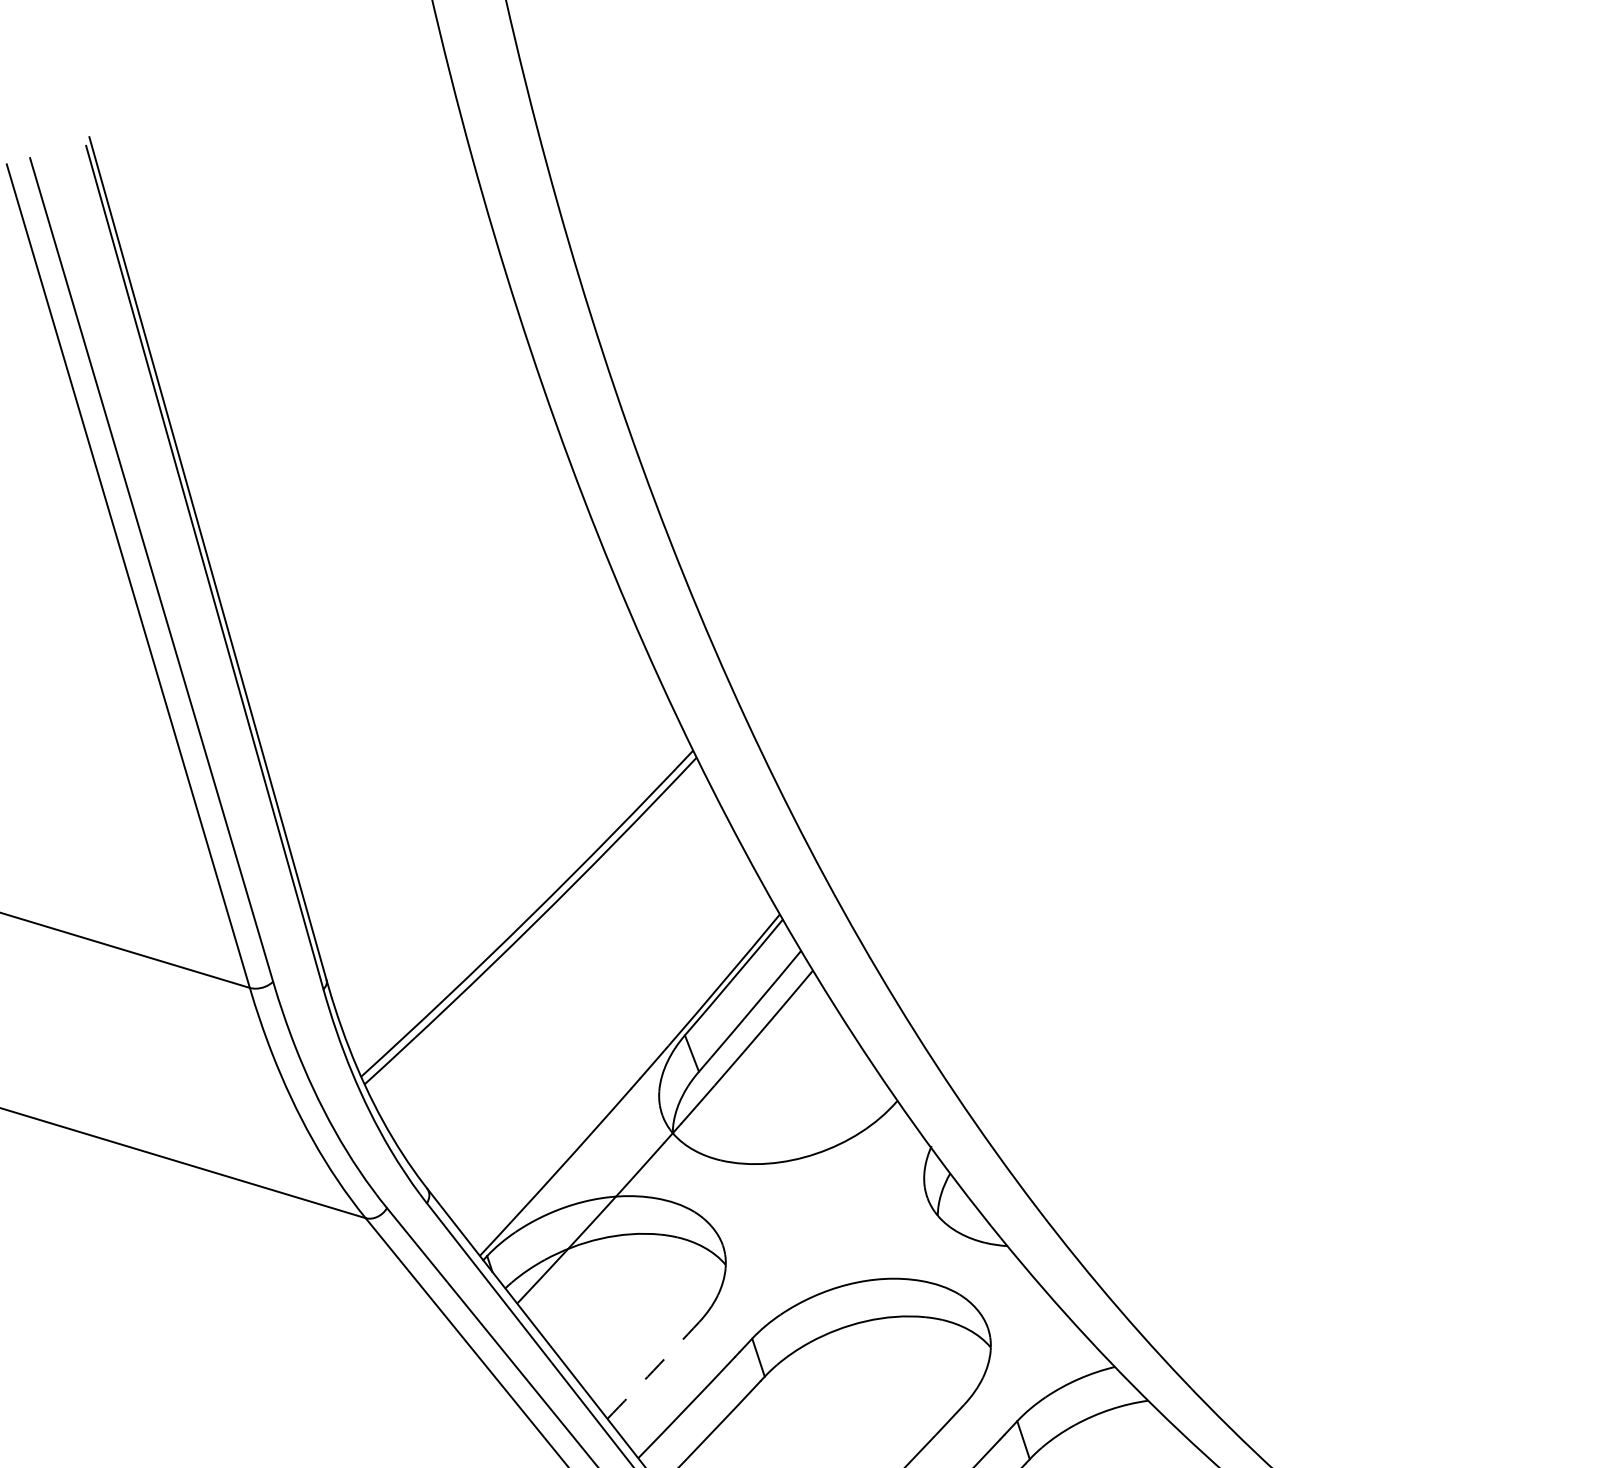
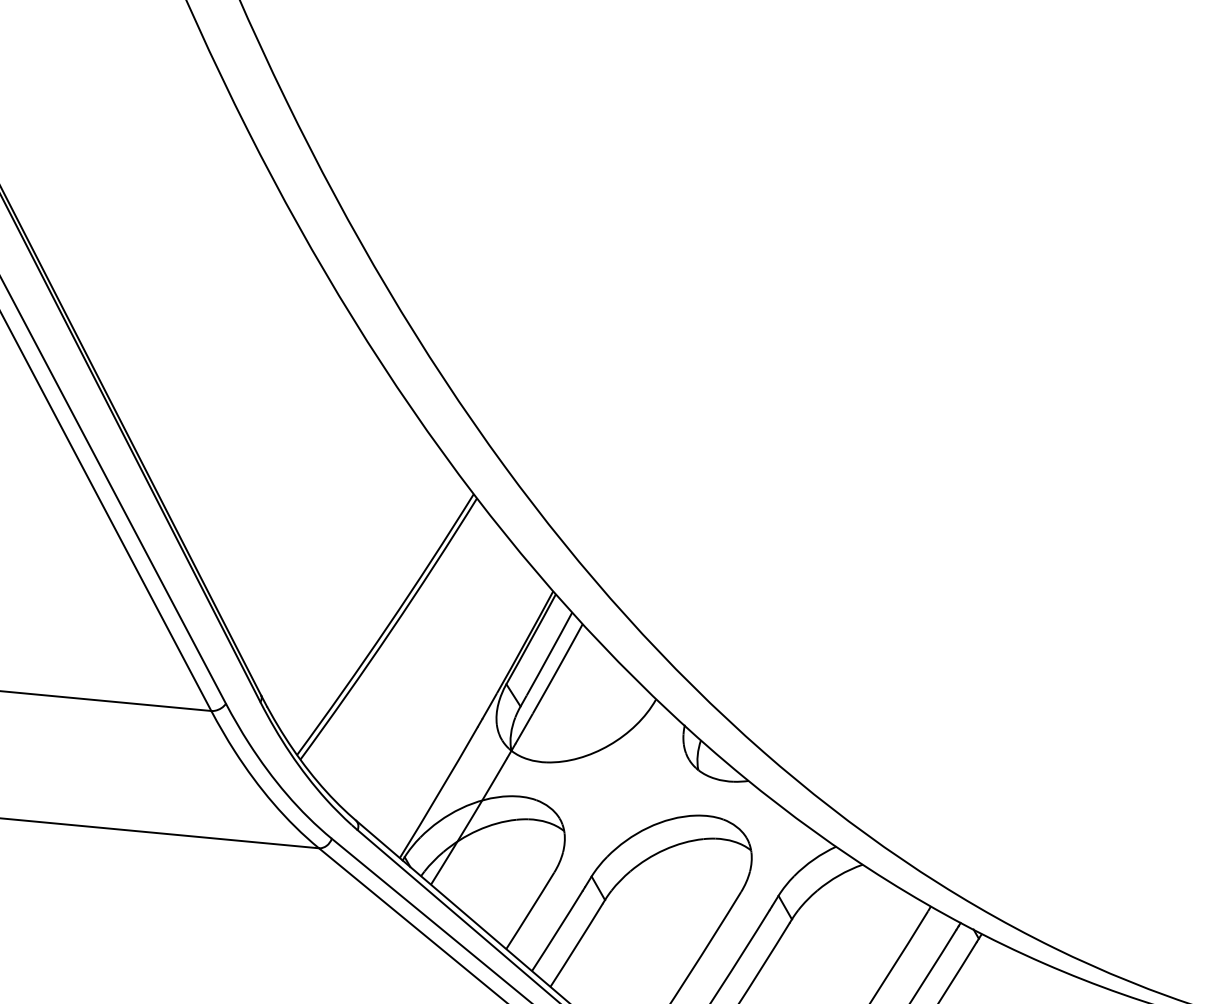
arc: (653, 1370) -> (530, 910), dashed -> solid

